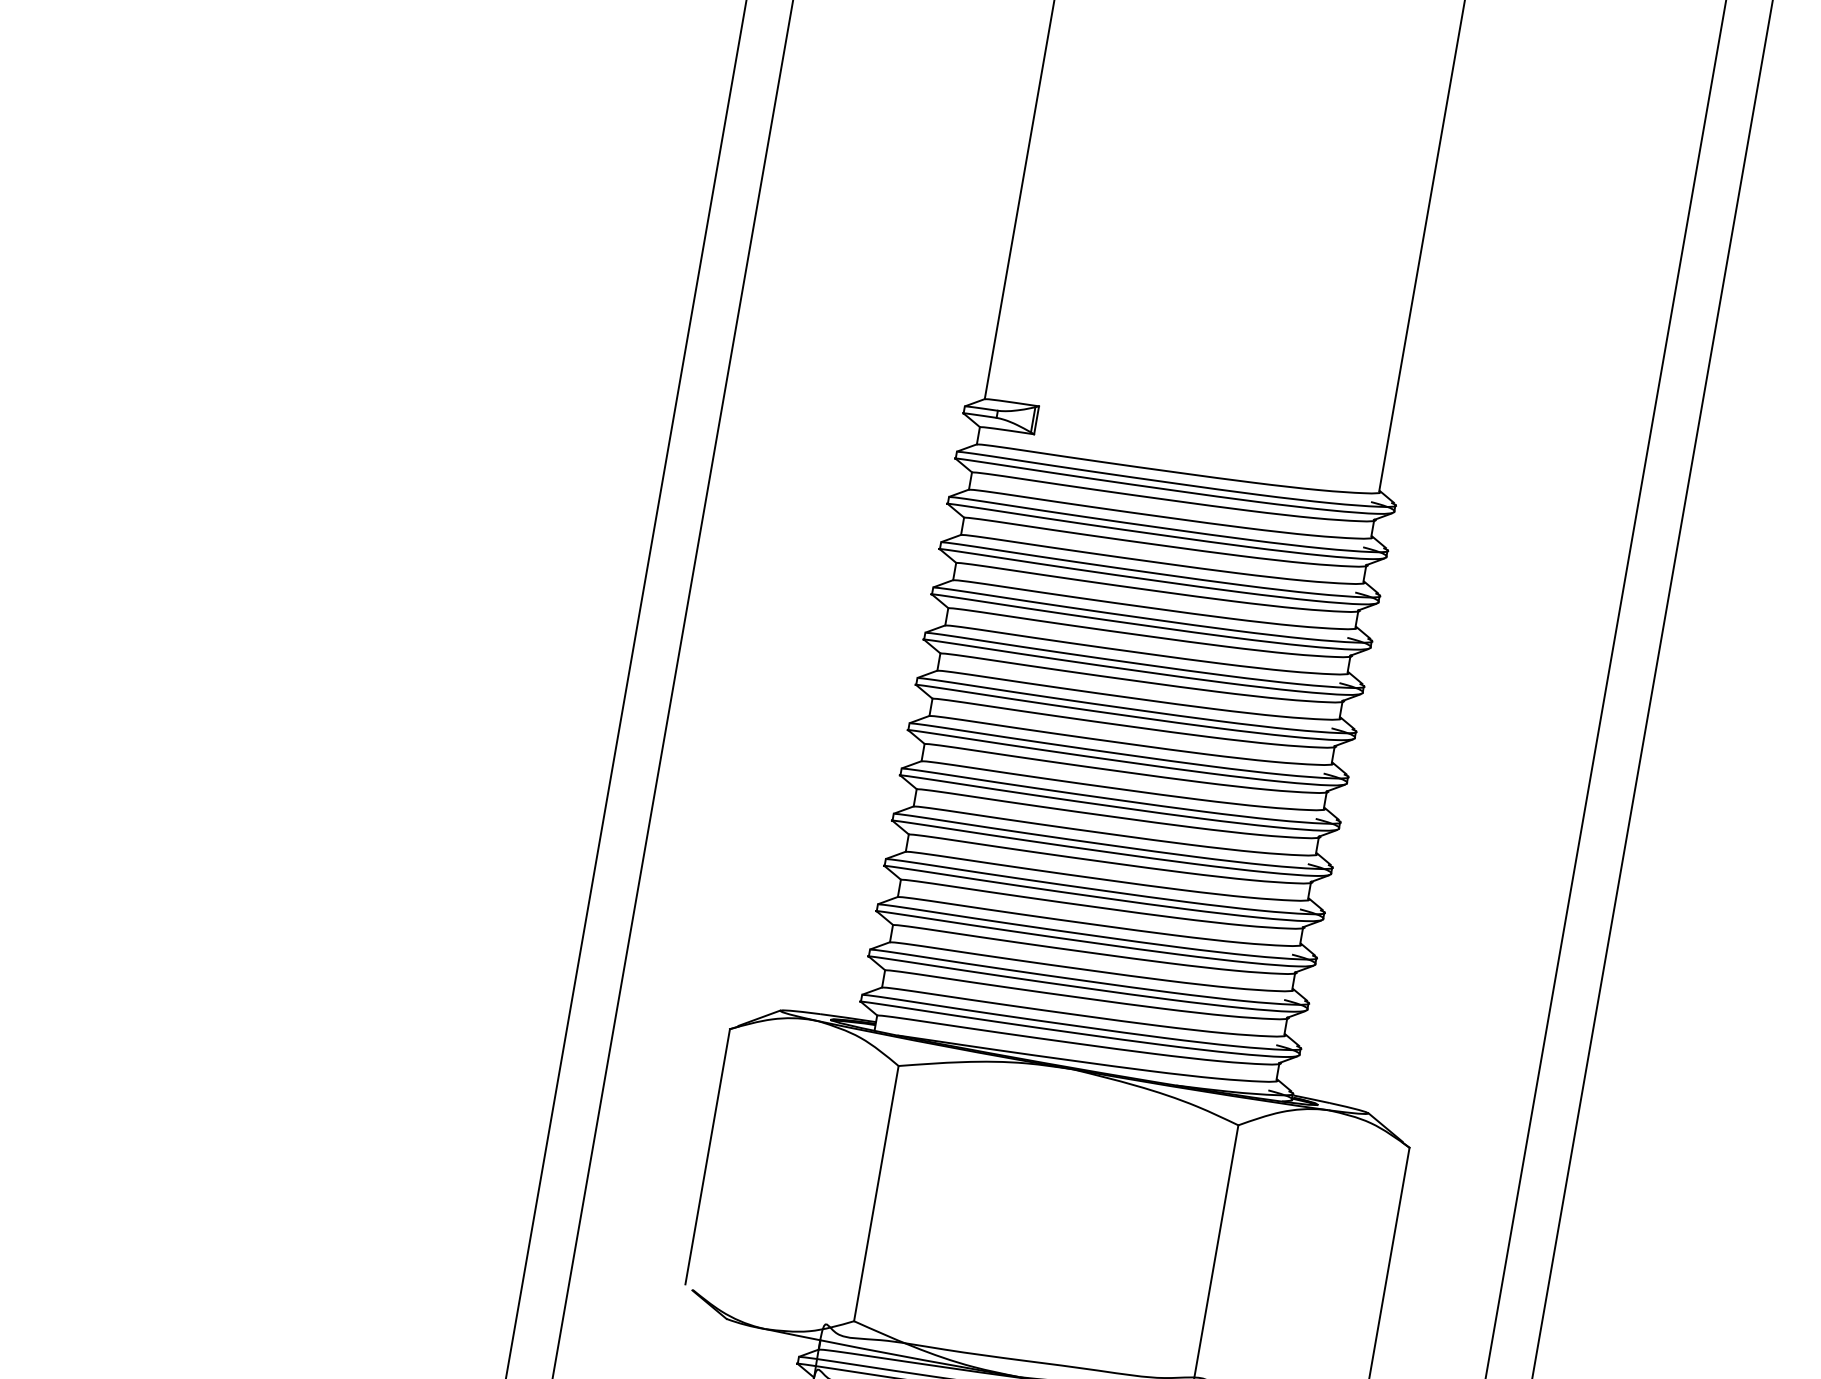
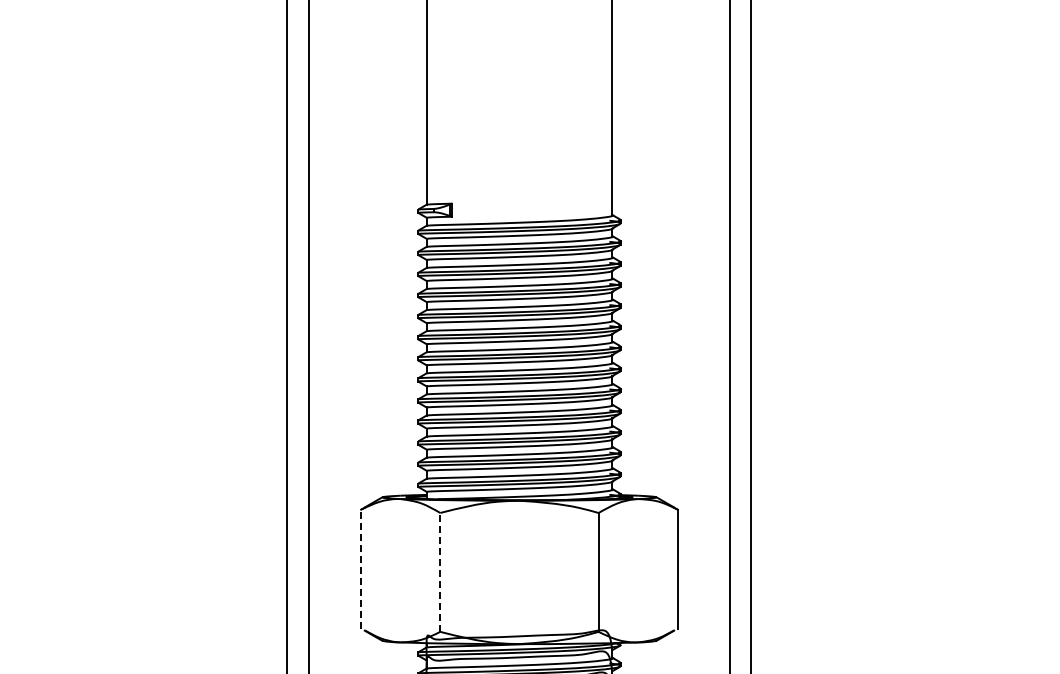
line: (708, 1155) -> (361, 568), solid -> dashed
line: (877, 1191) -> (440, 571), solid -> dashed

